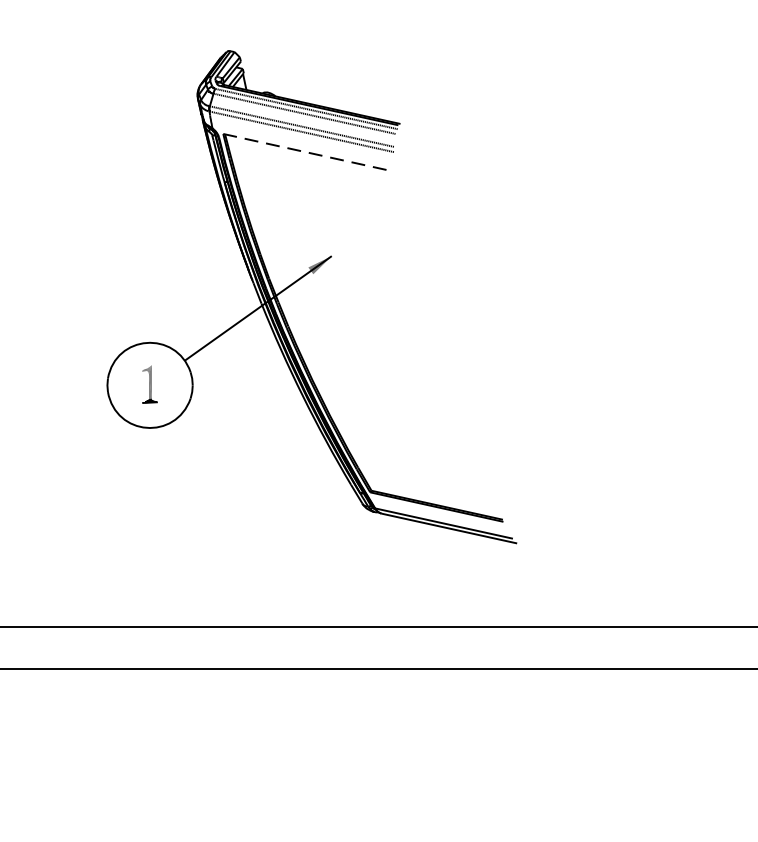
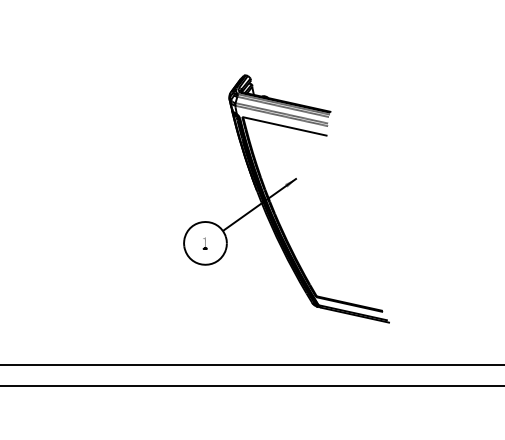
line: (307, 152) -> (284, 126), dashed -> solid
part: (148, 385) -> (204, 243), size x0.62

